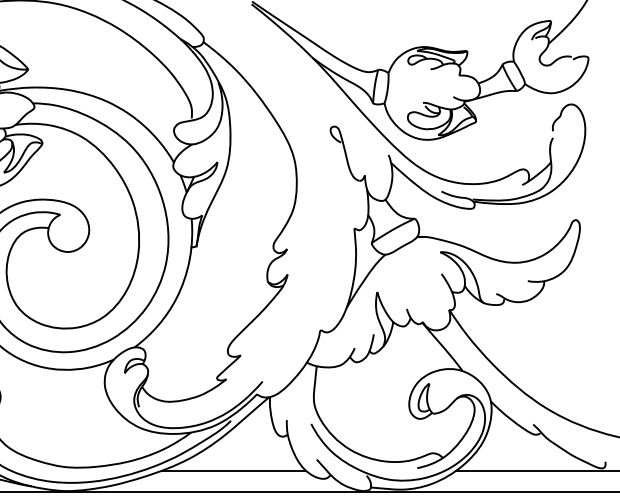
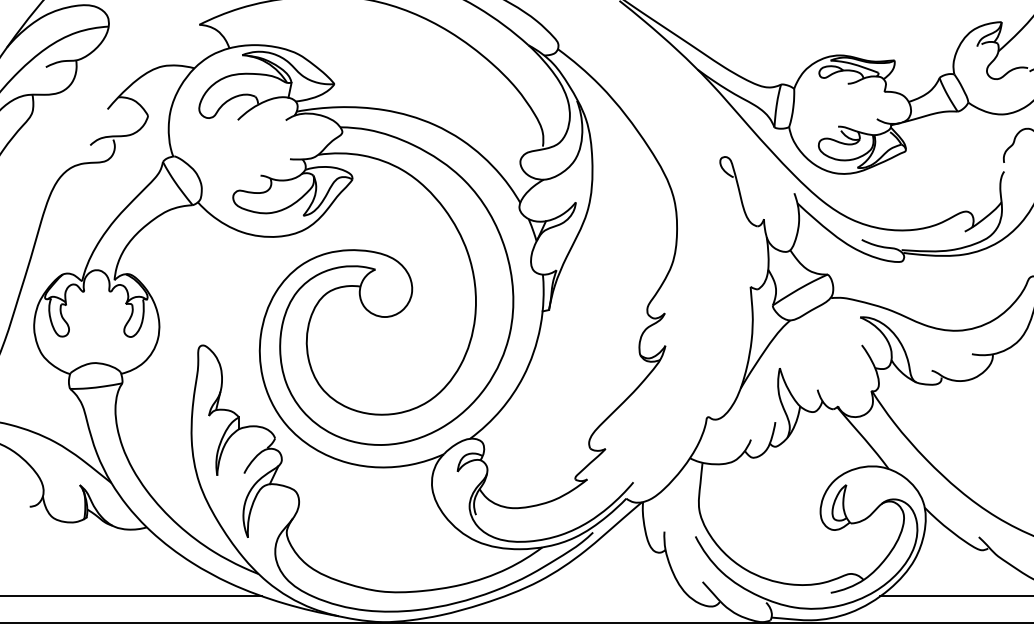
line: (233, 470) -> (596, 596), removed

